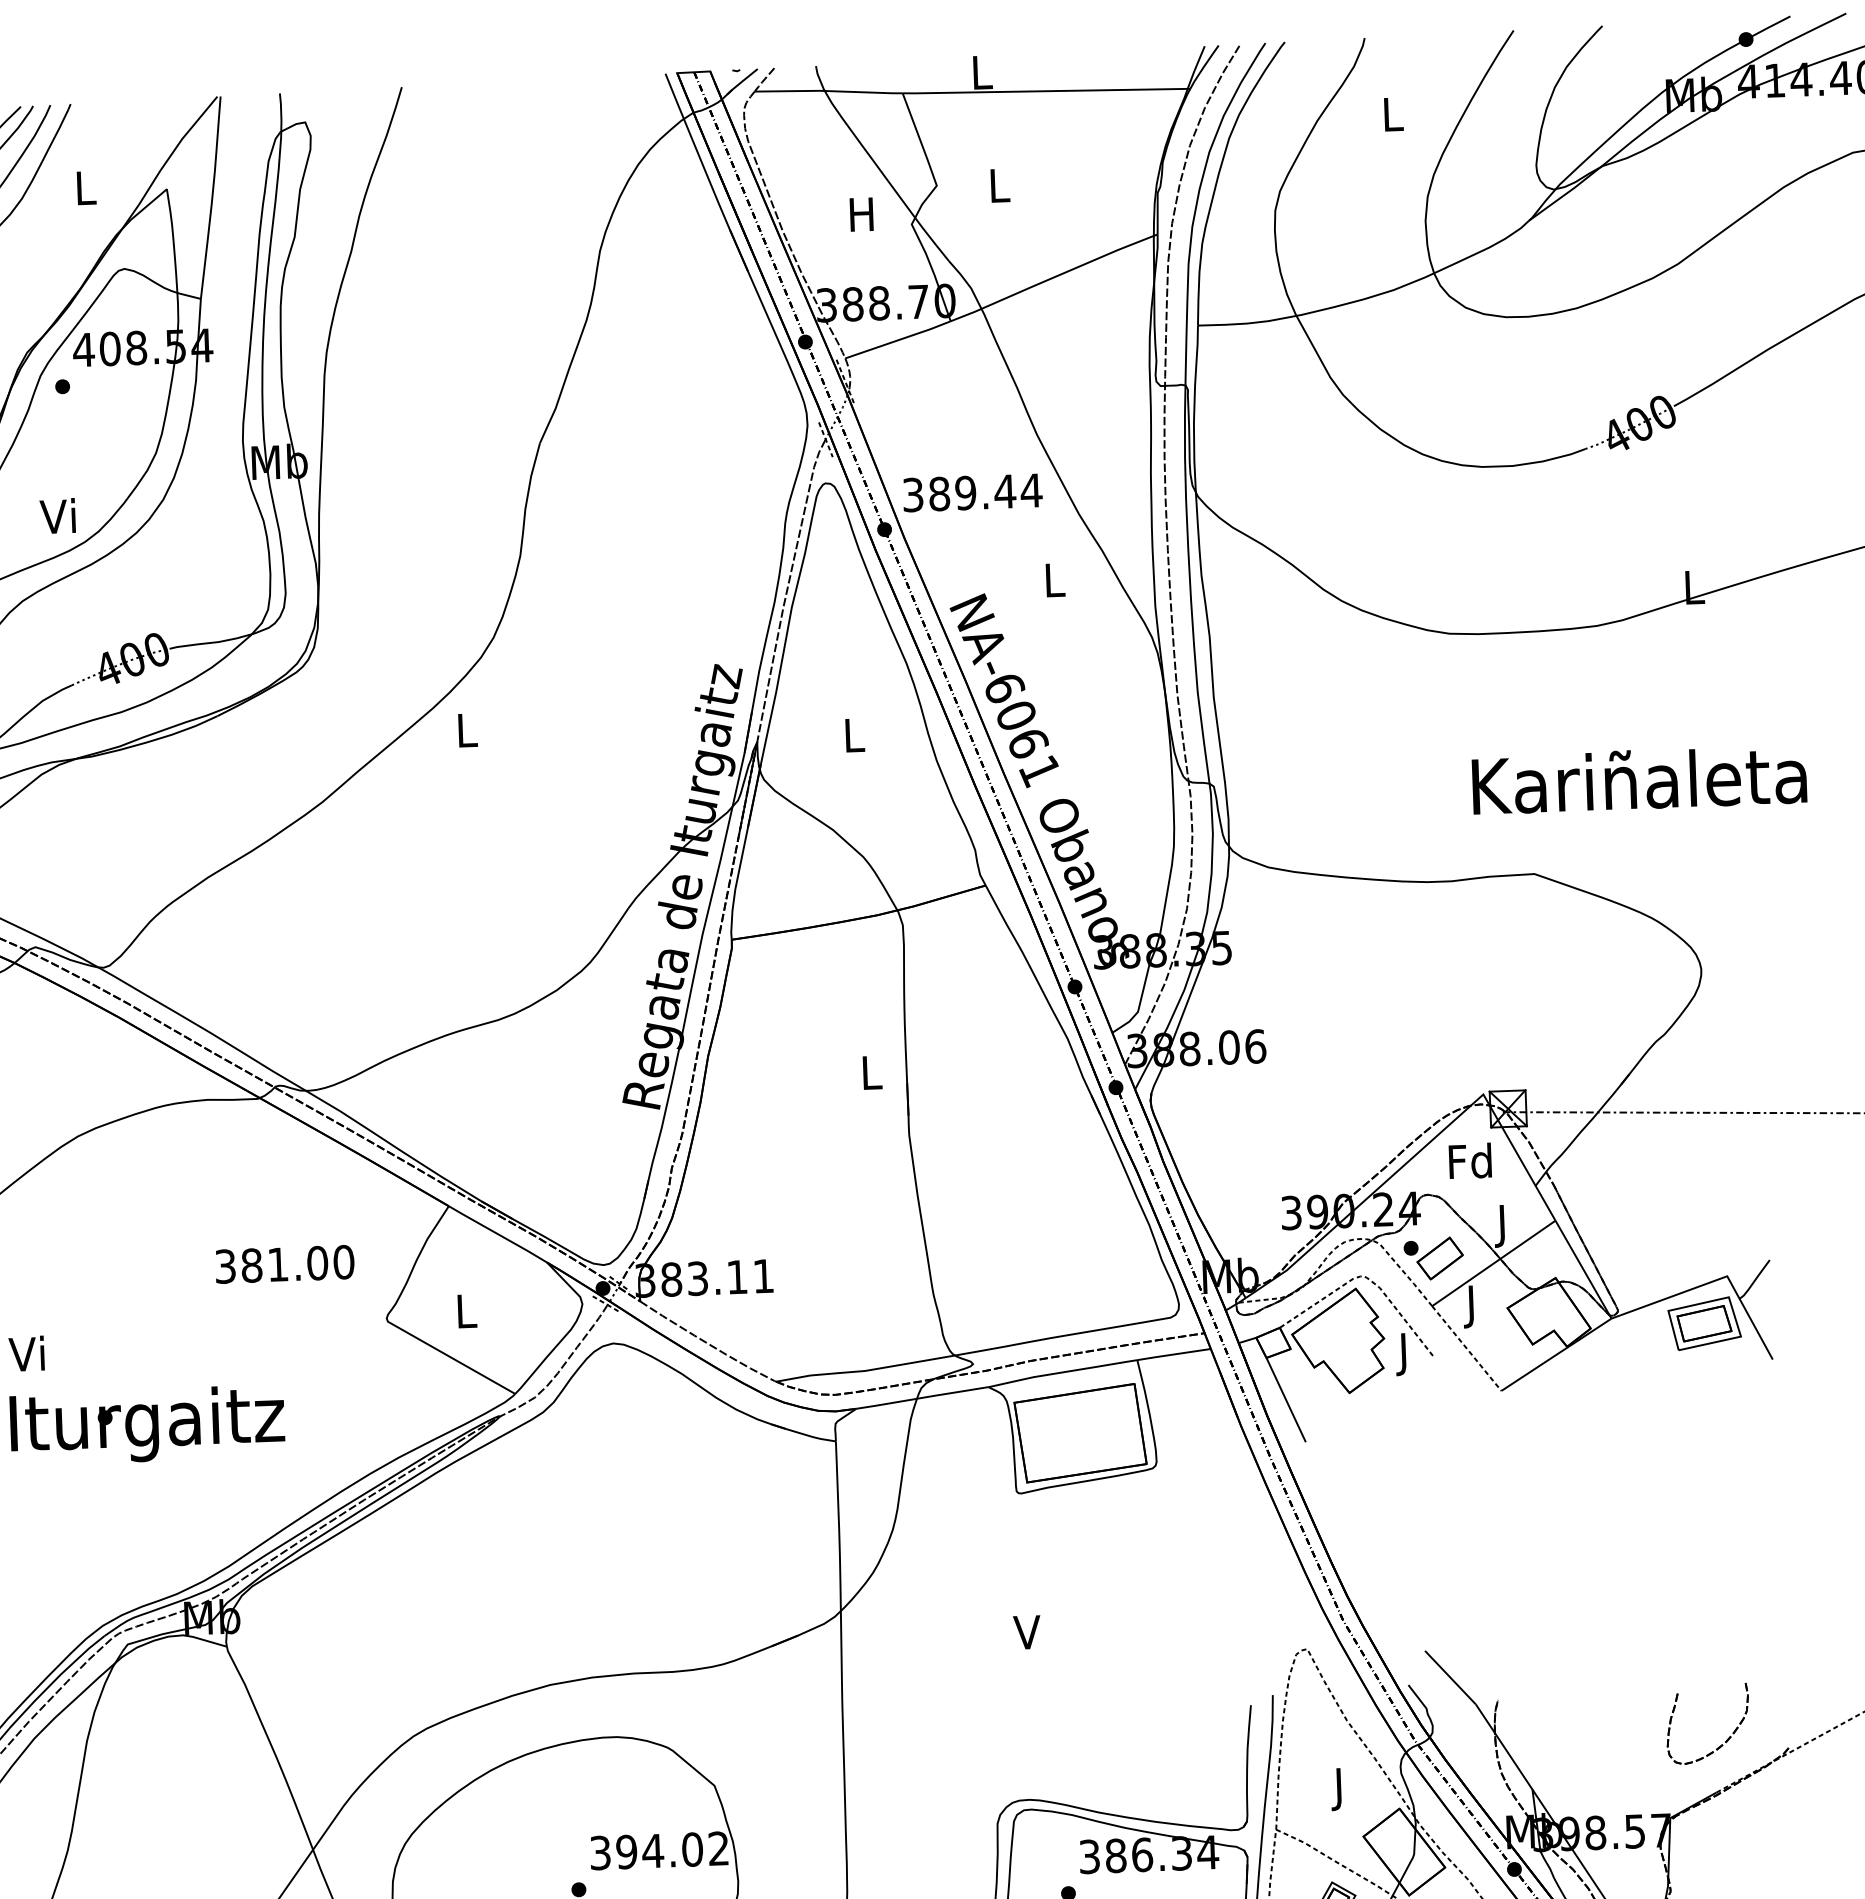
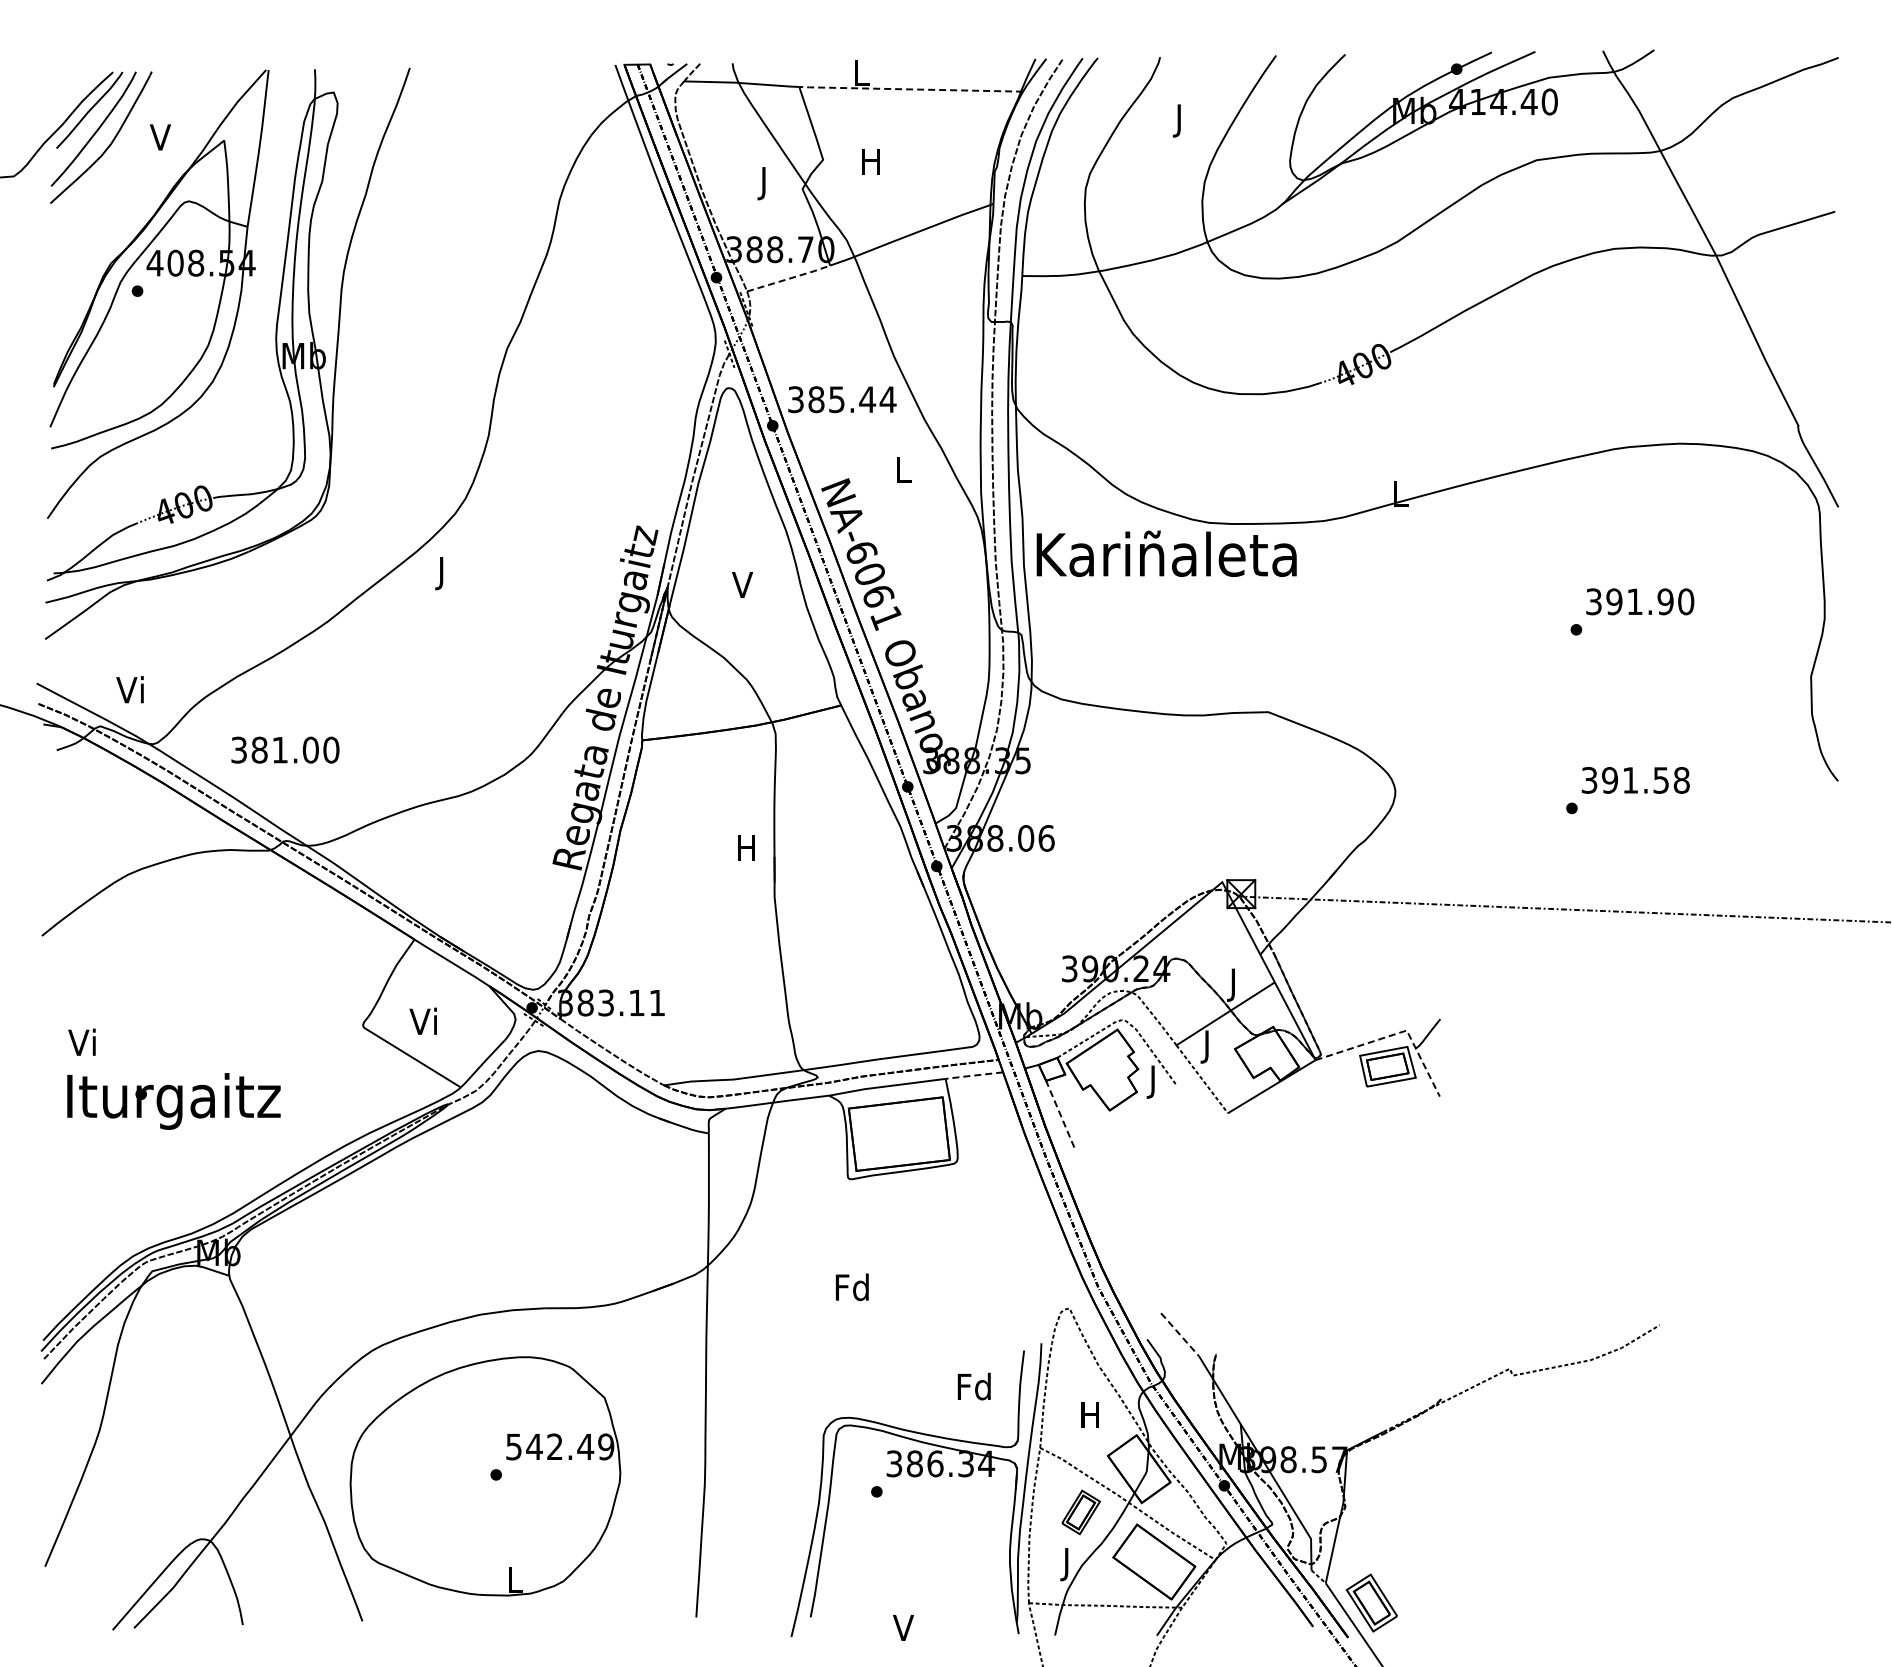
line: (1045, 91) -> (910, 89), solid -> dashed
text: (1392, 118) -> (1179, 120), L -> J
text: (997, 185) -> (870, 161), L -> H
text: (83, 188) -> (159, 137), L -> V
text: (861, 218) -> (763, 183), H -> J
line: (899, 339) -> (789, 278), solid -> dashed
text: (965, 492) -> (836, 399), 389.44 -> 385.44
text: (57, 515) -> (129, 689), moved
text: (467, 734) -> (442, 573), L -> J
text: (853, 734) -> (742, 584), L -> V
text: (1639, 779) -> (1166, 553), moved
text: (870, 1072) -> (746, 847), L -> H
text: (1469, 1160) -> (973, 1386), moved
part: (1434, 1258) -> (1179, 1008), removed
text: (285, 1263) -> (285, 749), moved
line: (1715, 1280) -> (1397, 1033), solid -> dashed
text: (462, 1309) -> (422, 1020), L -> Vi
line: (1172, 1354) -> (973, 1075), solid -> dashed
line: (1286, 1399) -> (1060, 1113), solid -> dashed
text: (1026, 1632) -> (851, 1287), V -> Fd
line: (1450, 1677) -> (1180, 1334), solid -> dashed
part: (1720, 1744) -> (1388, 1394), removed
text: (1338, 1789) -> (1089, 1418), J -> H
text: (660, 1850) -> (560, 1446), 394.02 -> 542.49

